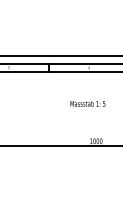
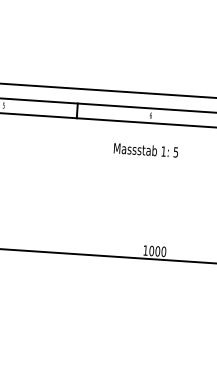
text: (87, 103) -> (145, 149), moved

